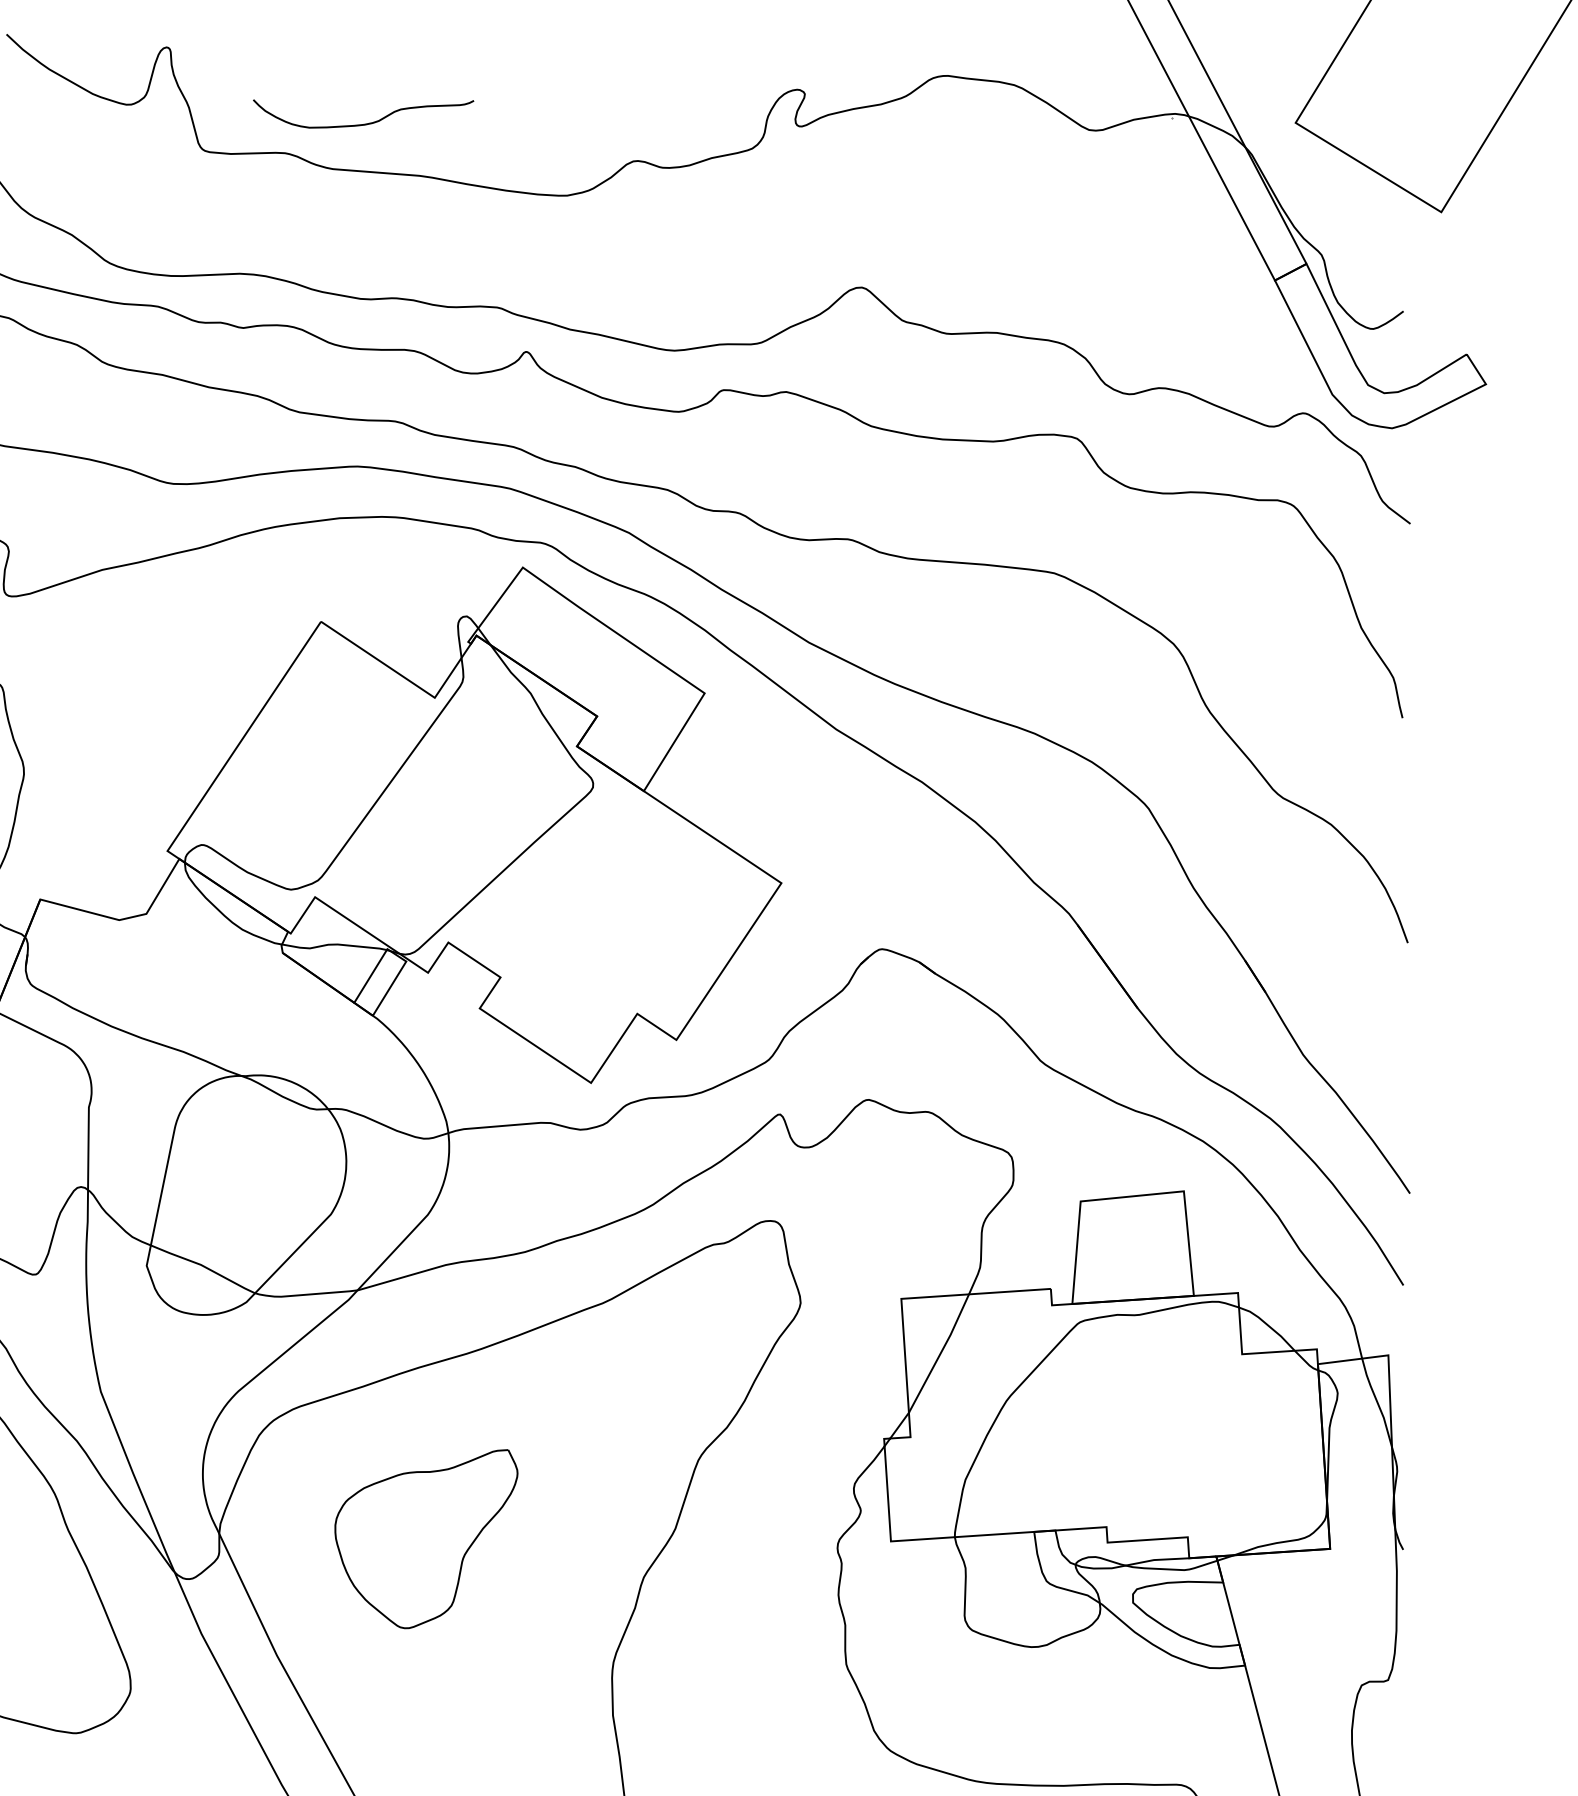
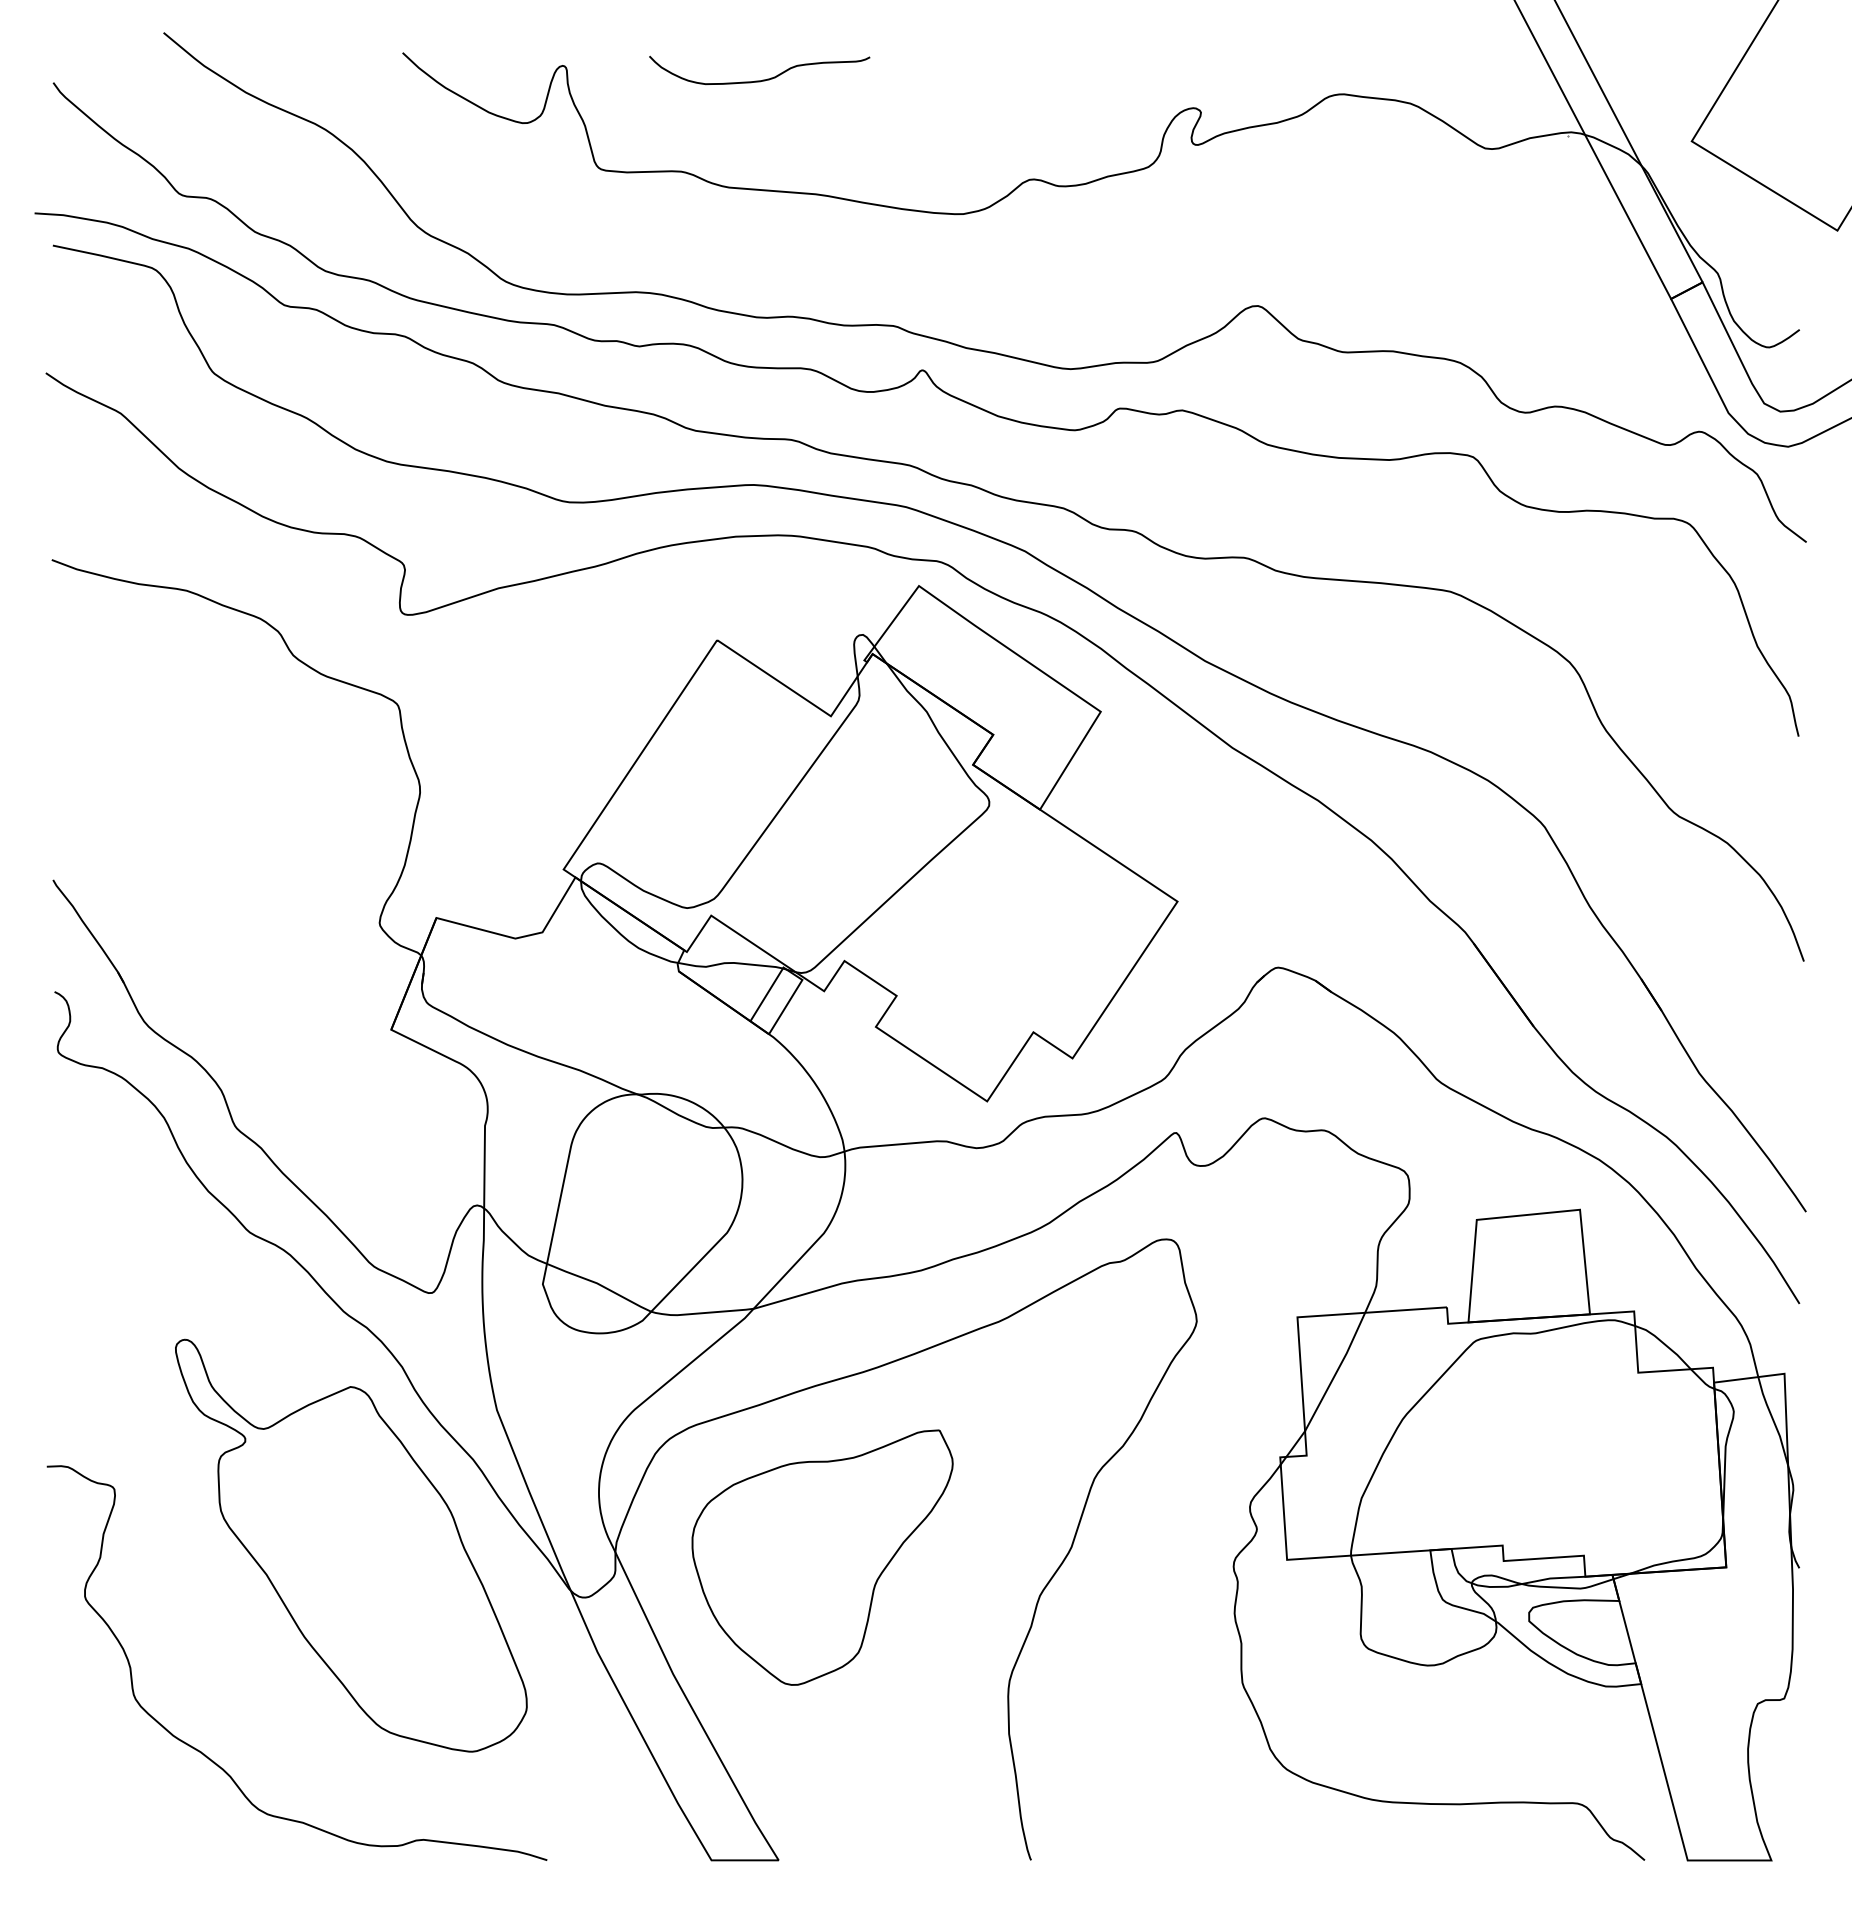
curve: (366, 123) -> (762, 79), moved
part: (426, 1539) -> (822, 1557), size x1.43

